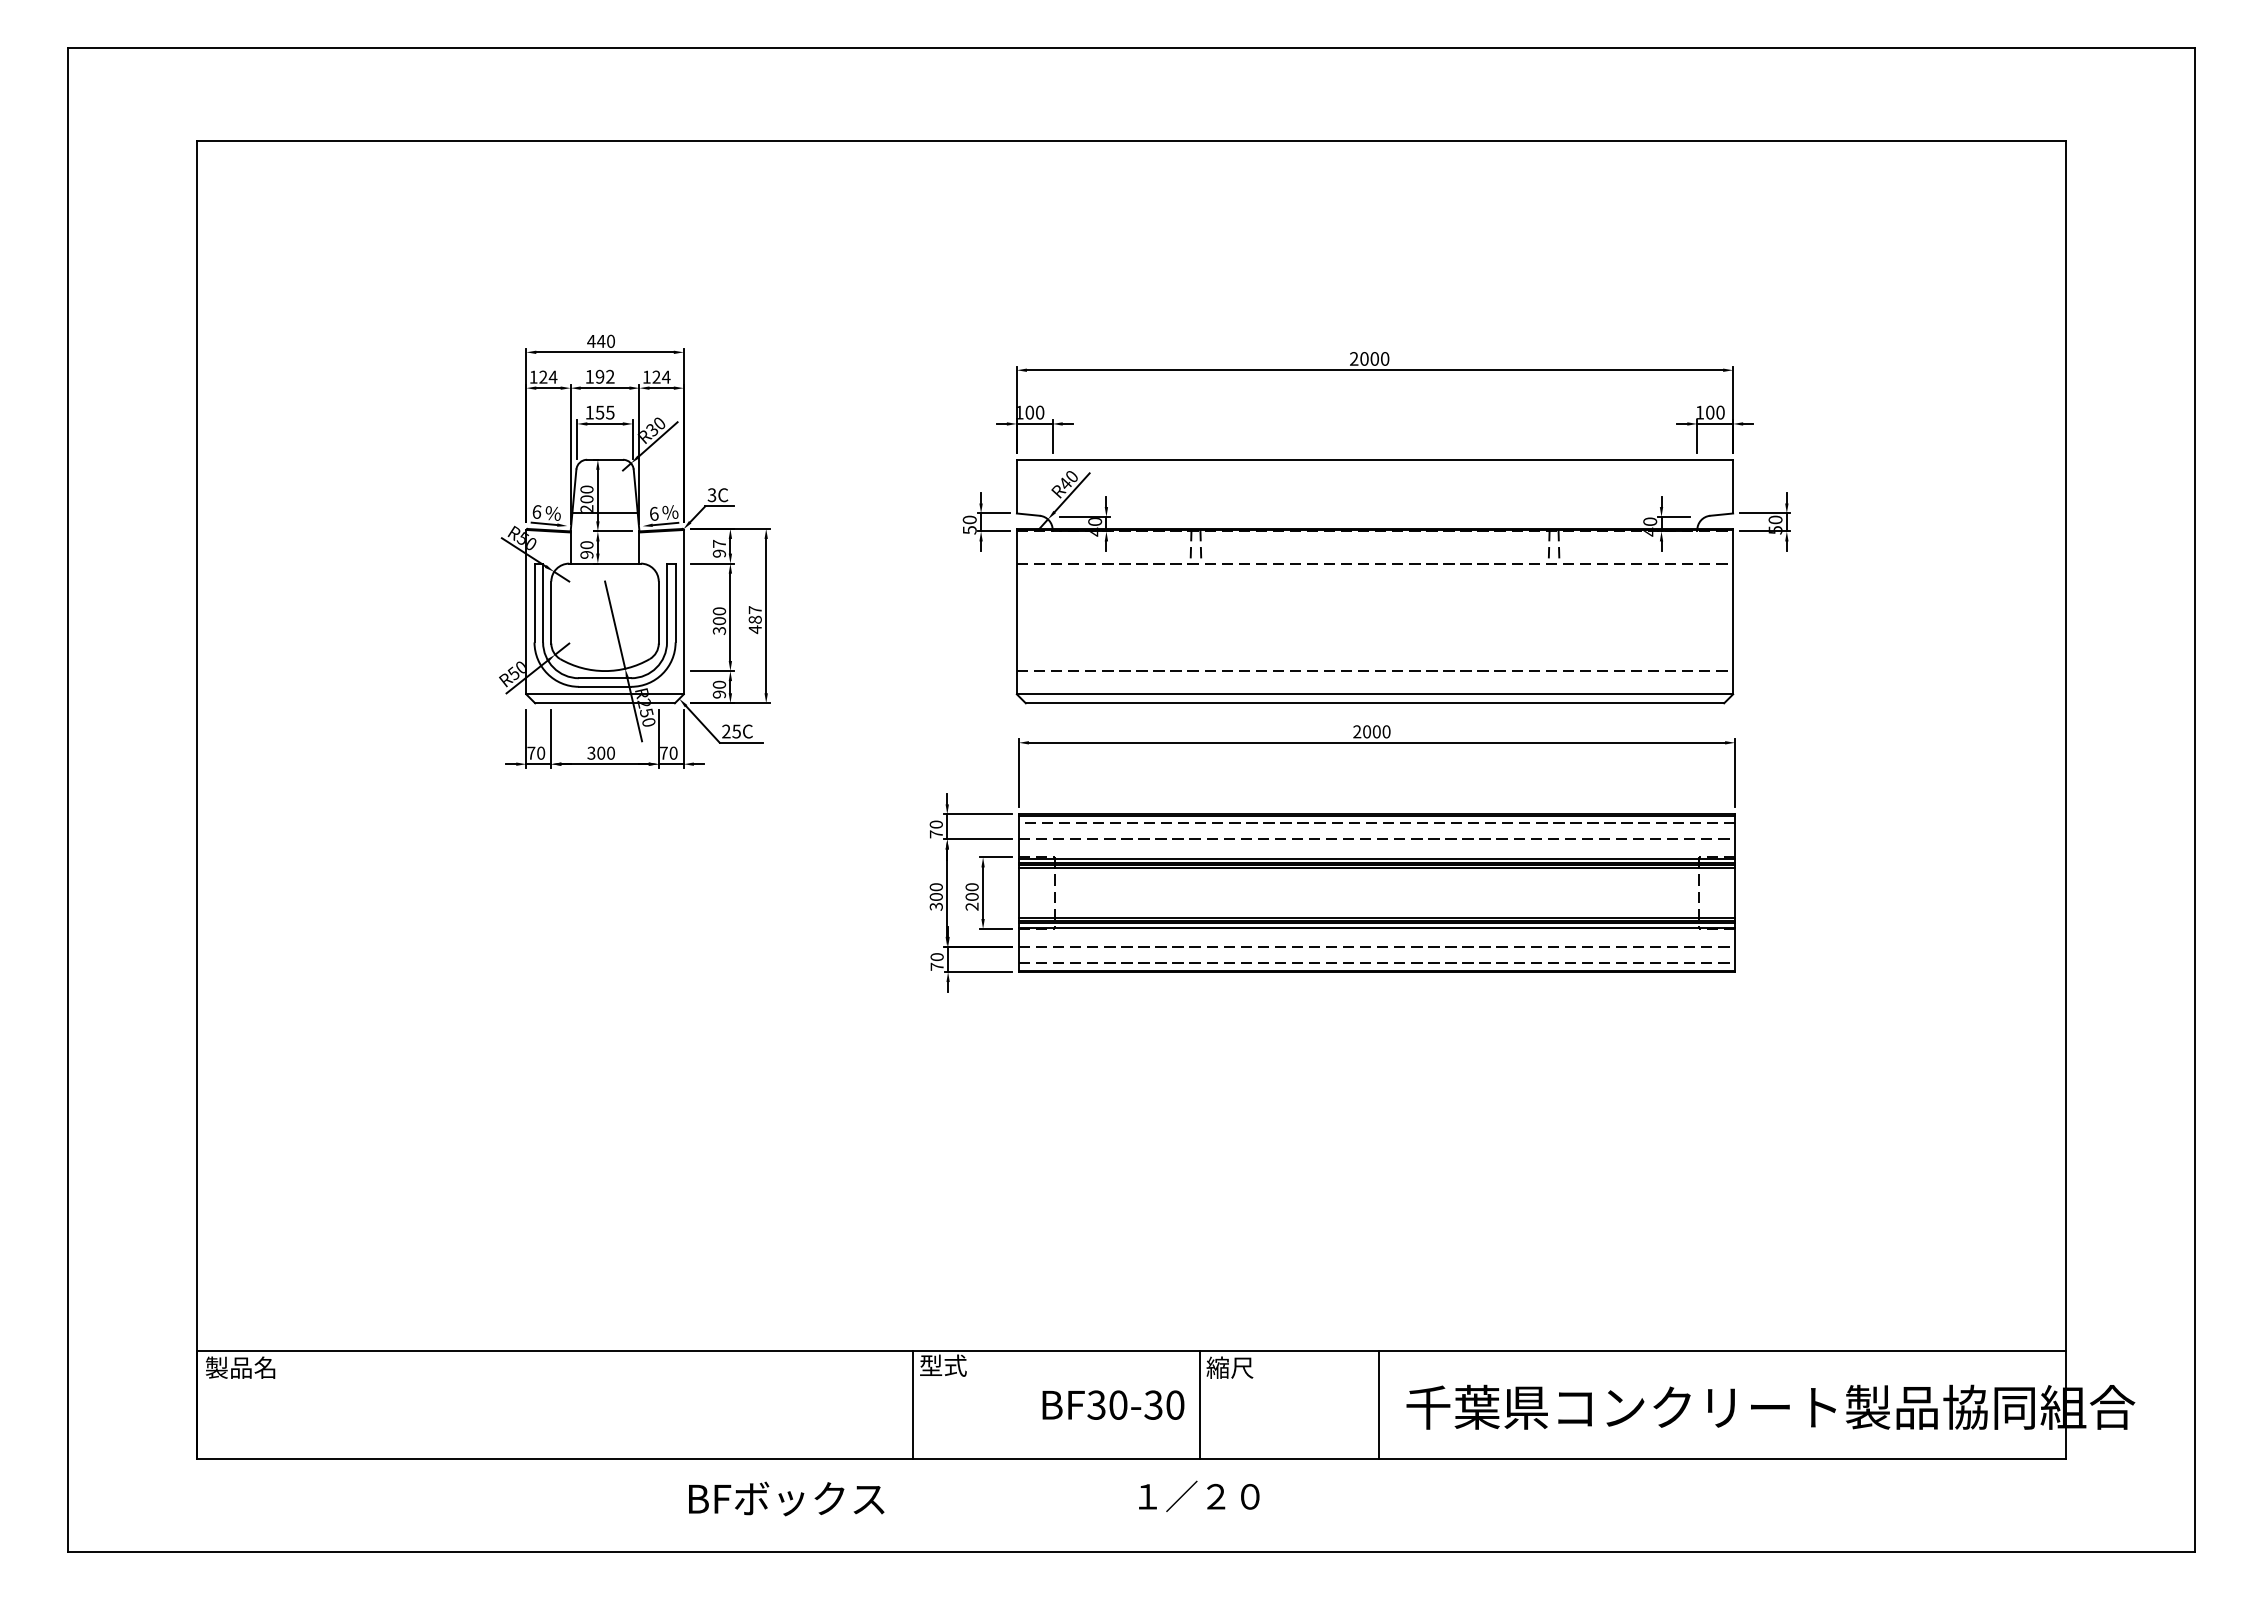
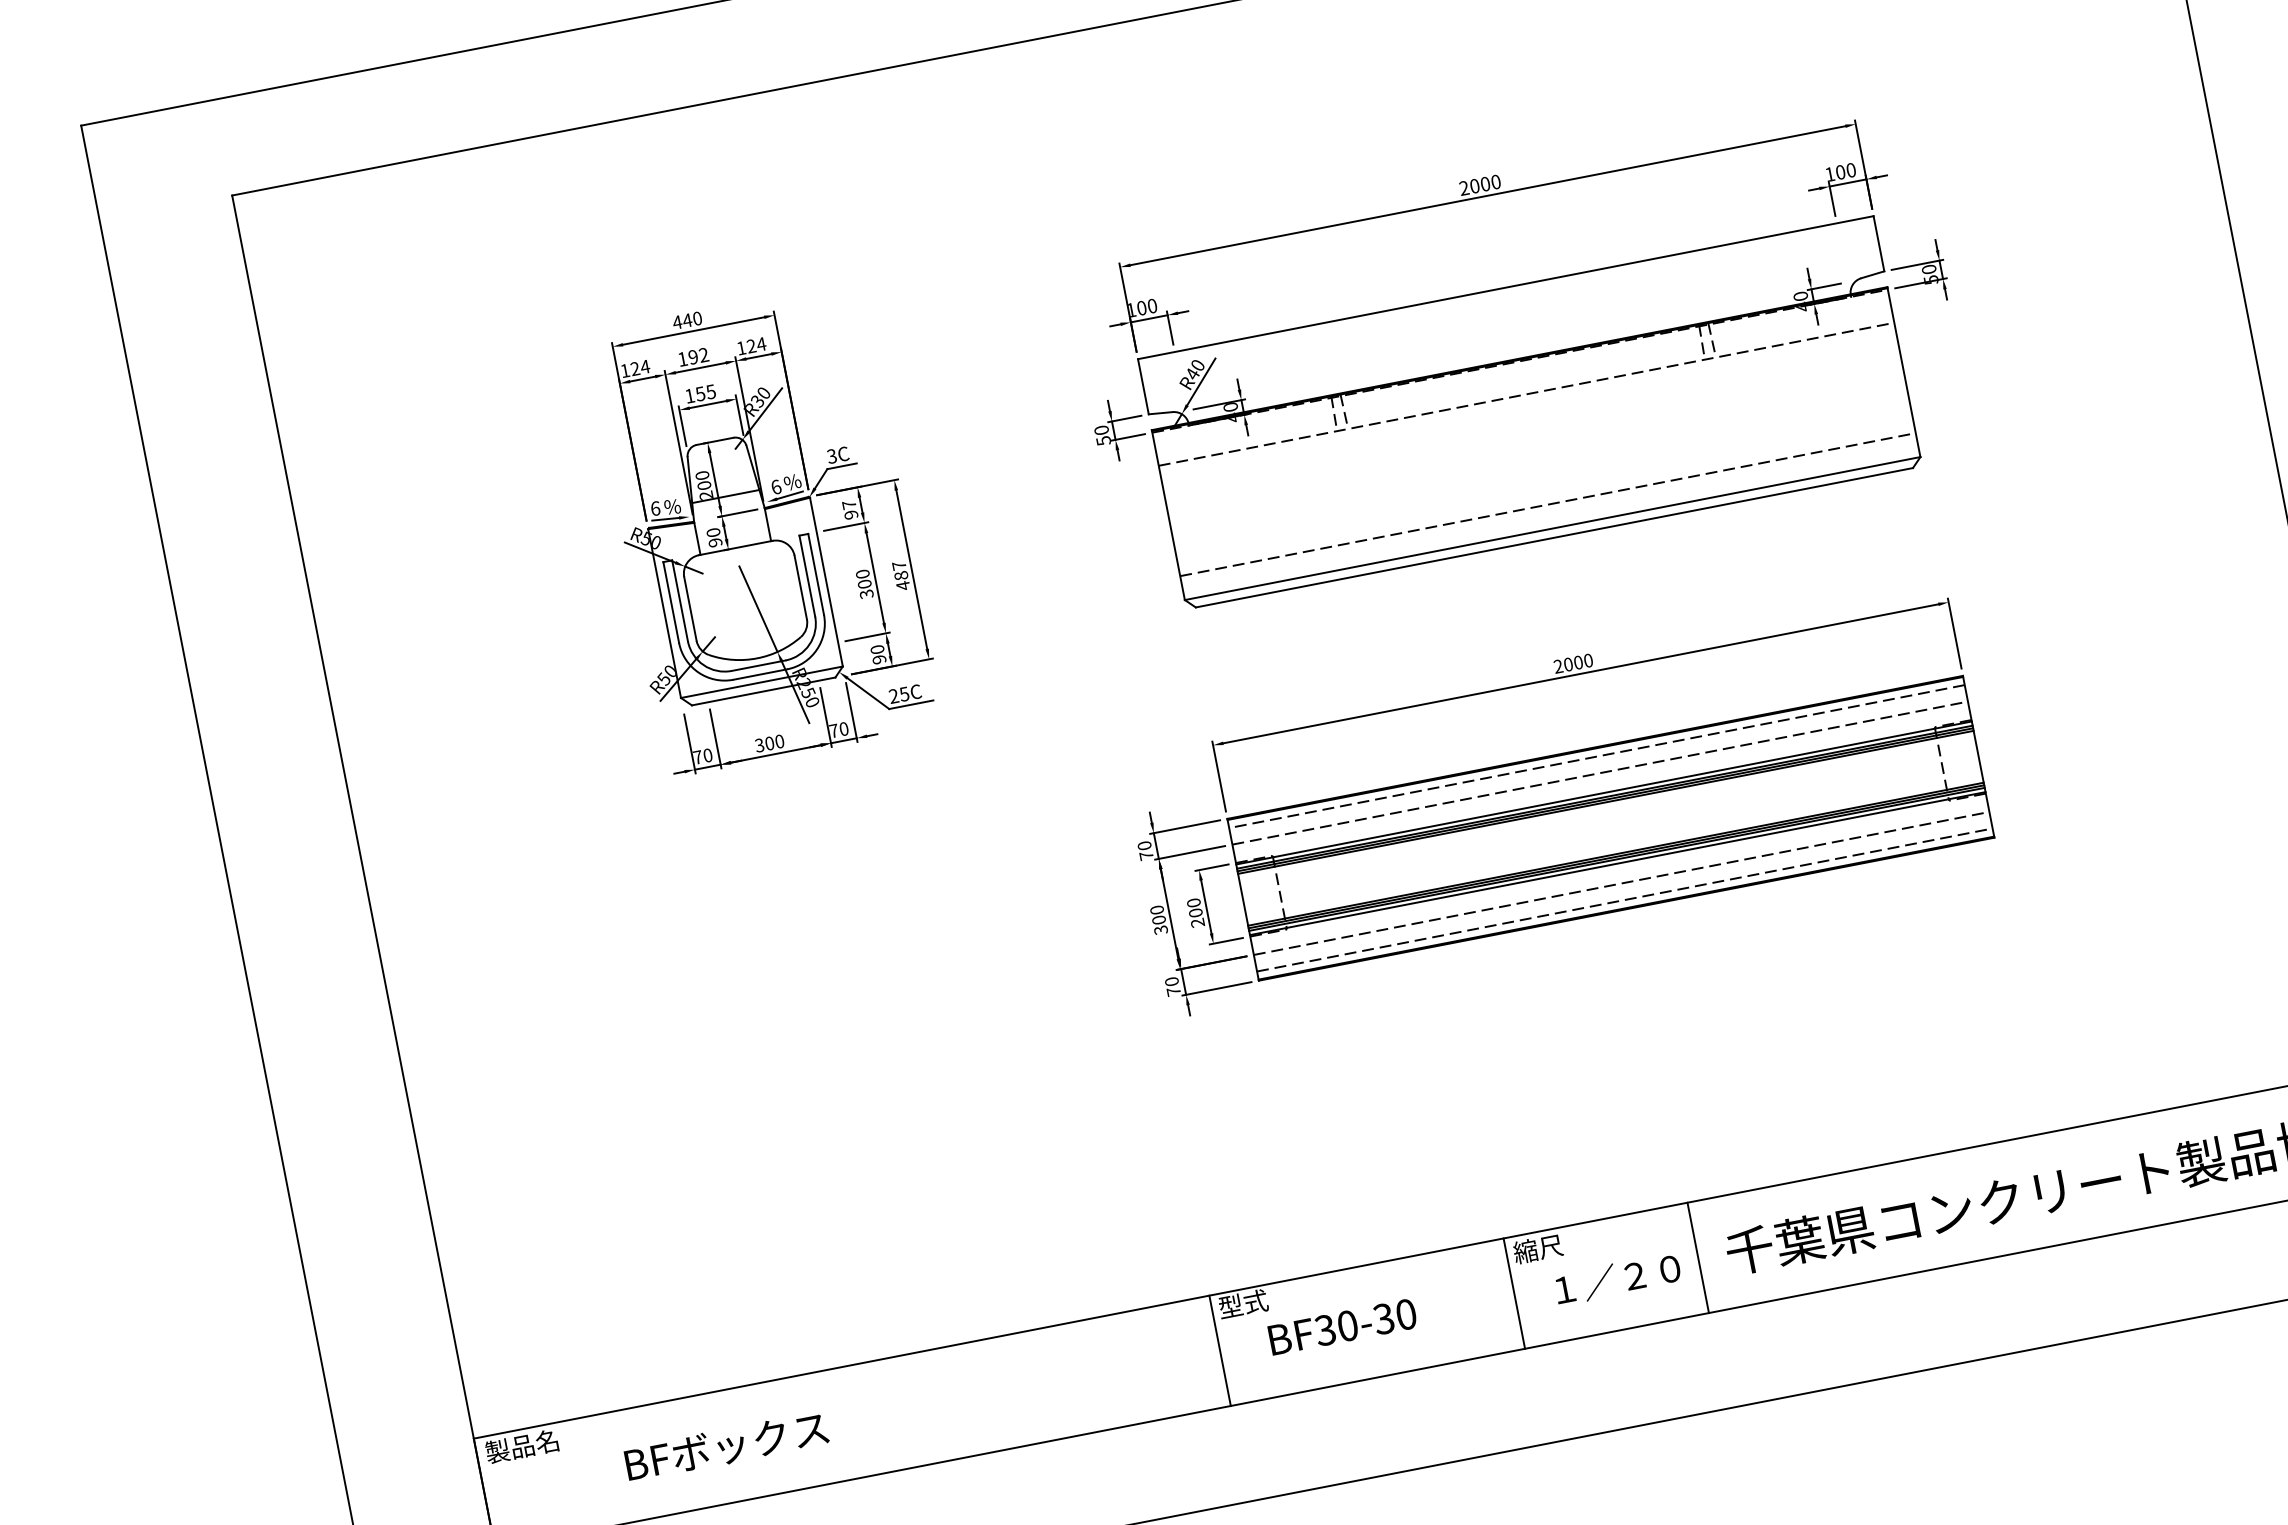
part: (1332, 858) -> (1558, 801), moved
text: (1113, 1404) -> (1342, 1326), moved
text: (1199, 1495) -> (1617, 1278), moved
text: (786, 1498) -> (726, 1446), moved

